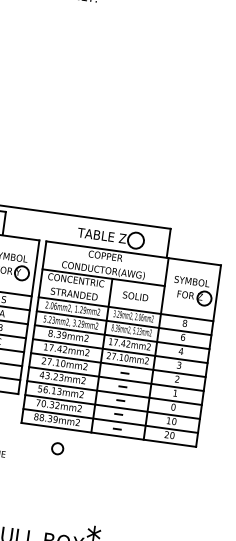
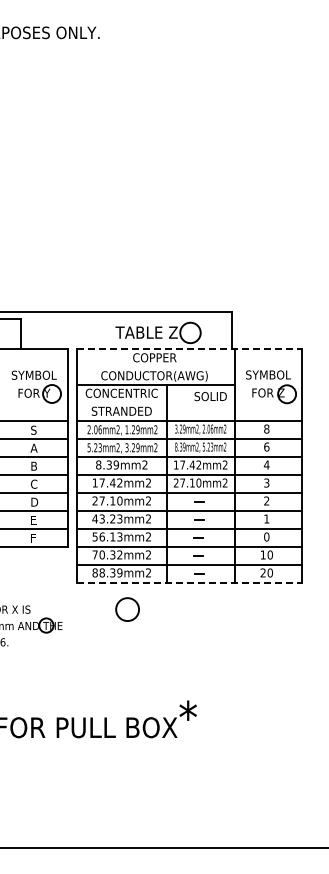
line: (134, 253) -> (190, 349), solid -> dashed
text: (135, 296) -> (210, 396), moved
line: (109, 435) -> (190, 583), solid -> dashed
circle: (57, 448) -> (127, 609), size x1.6

